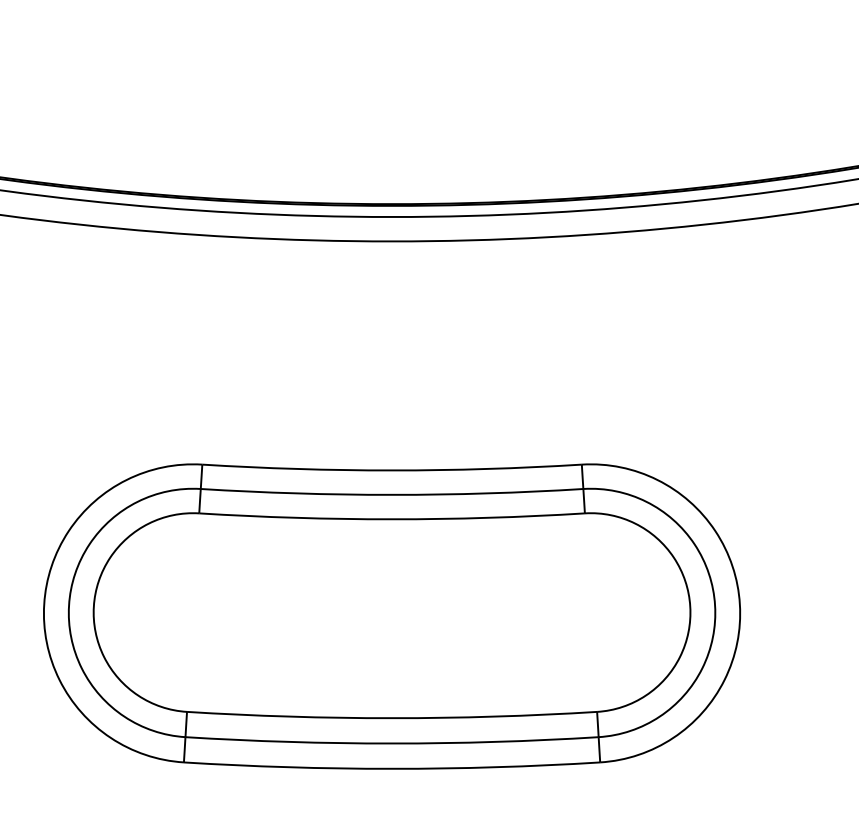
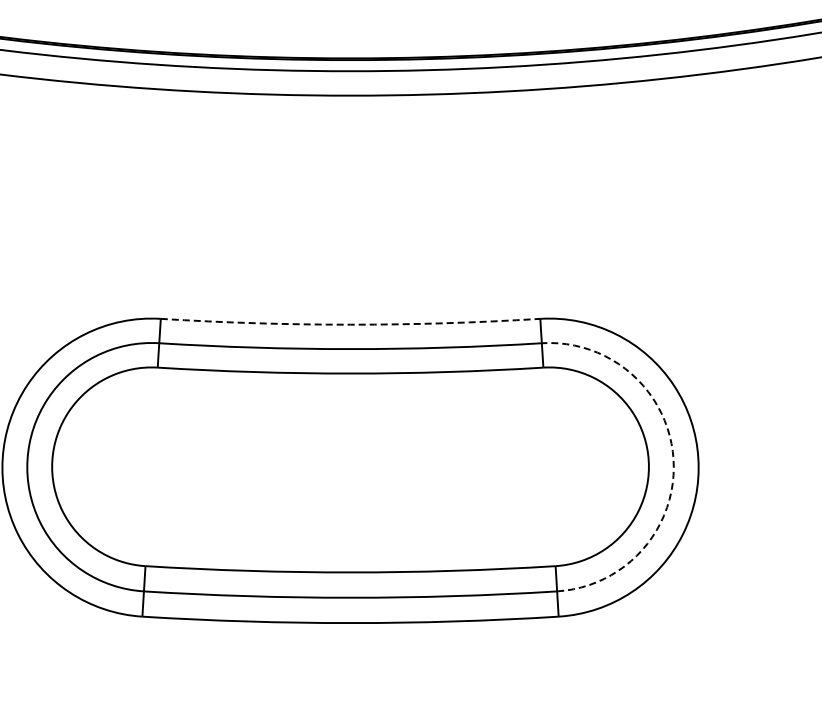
arc: (392, 470) -> (350, 324), solid -> dashed
arc: (715, 605) -> (673, 459), solid -> dashed

